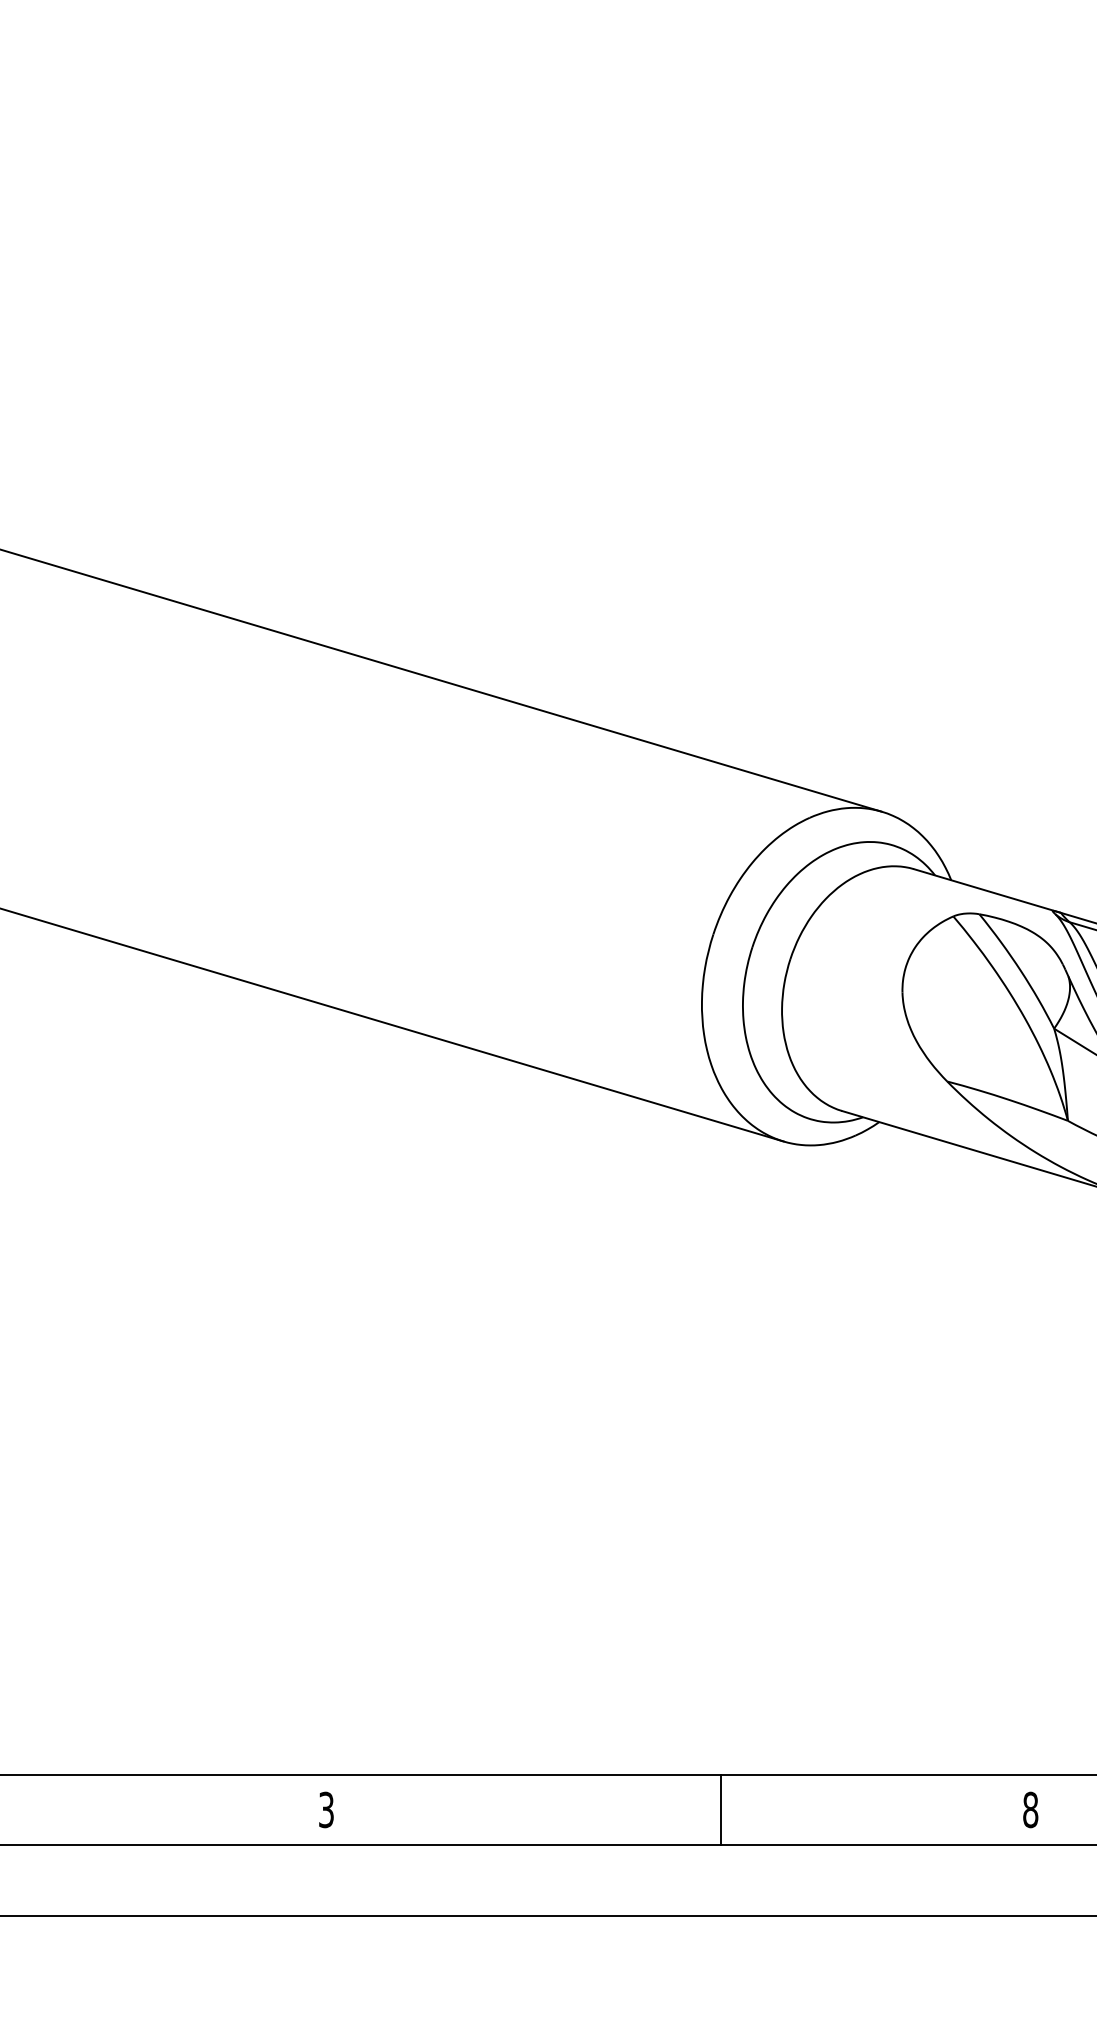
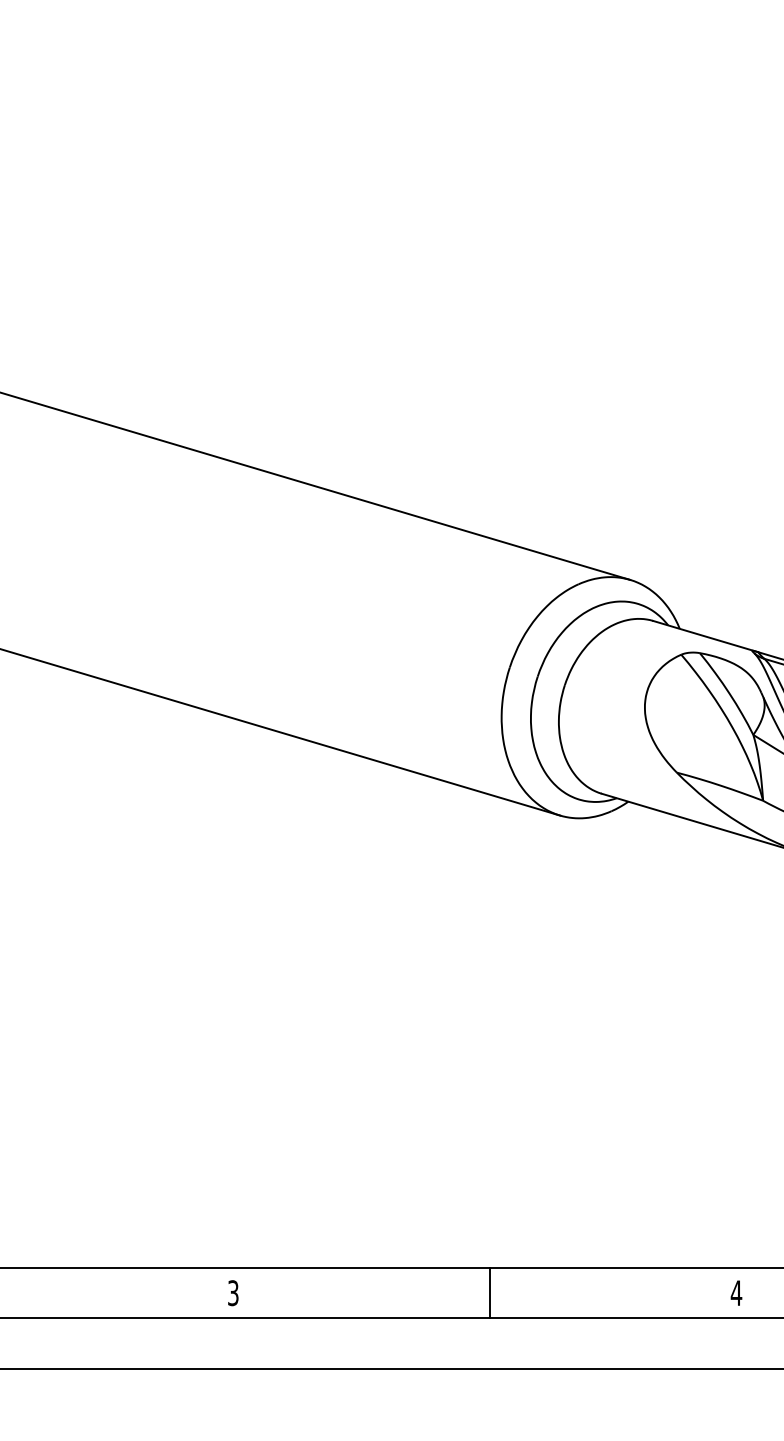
line: (719, 1809) -> (489, 1292), moved
text: (1030, 1810) -> (736, 1293), 8 -> 4

